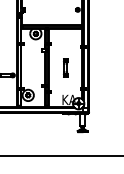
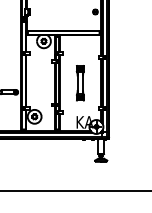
part: (65, 67) -> (80, 82), size x1.6

